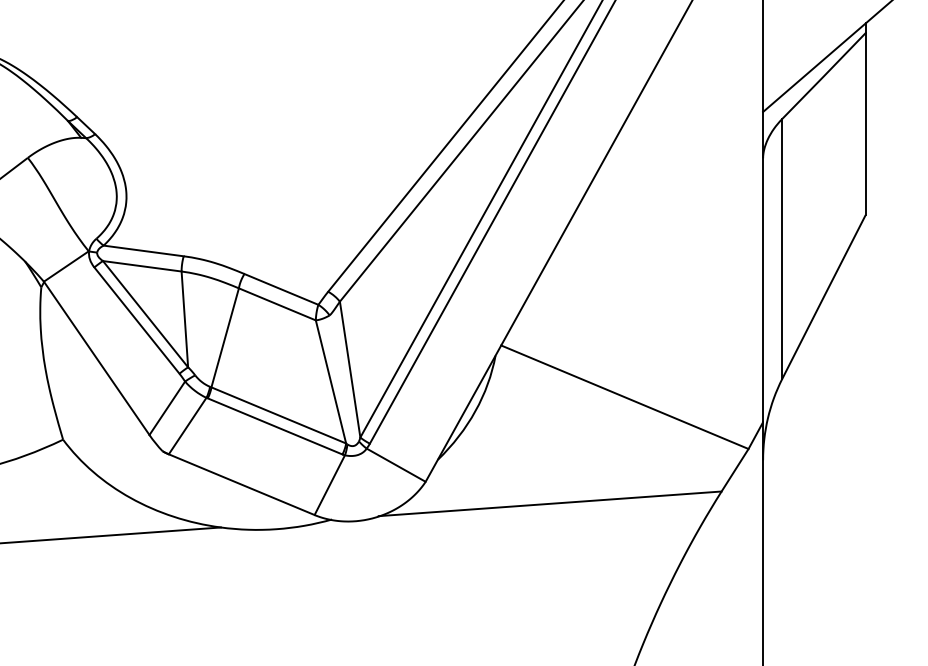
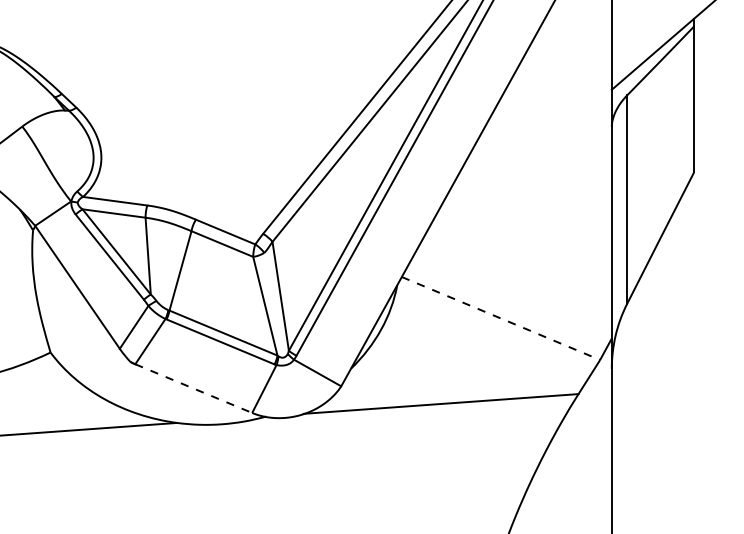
line: (625, 397) -> (501, 318), solid -> dashed
line: (242, 484) -> (194, 388), solid -> dashed

